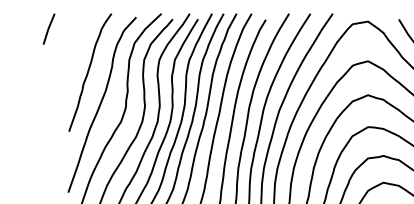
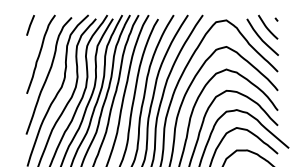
line: (48, 29) -> (30, 25), moved

